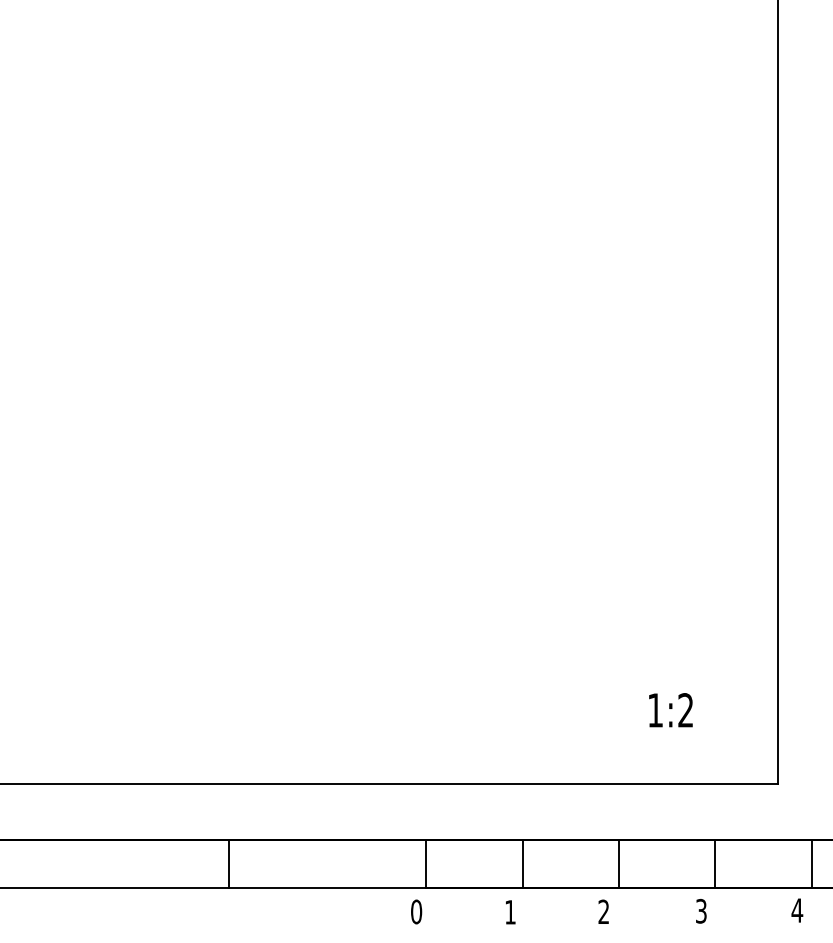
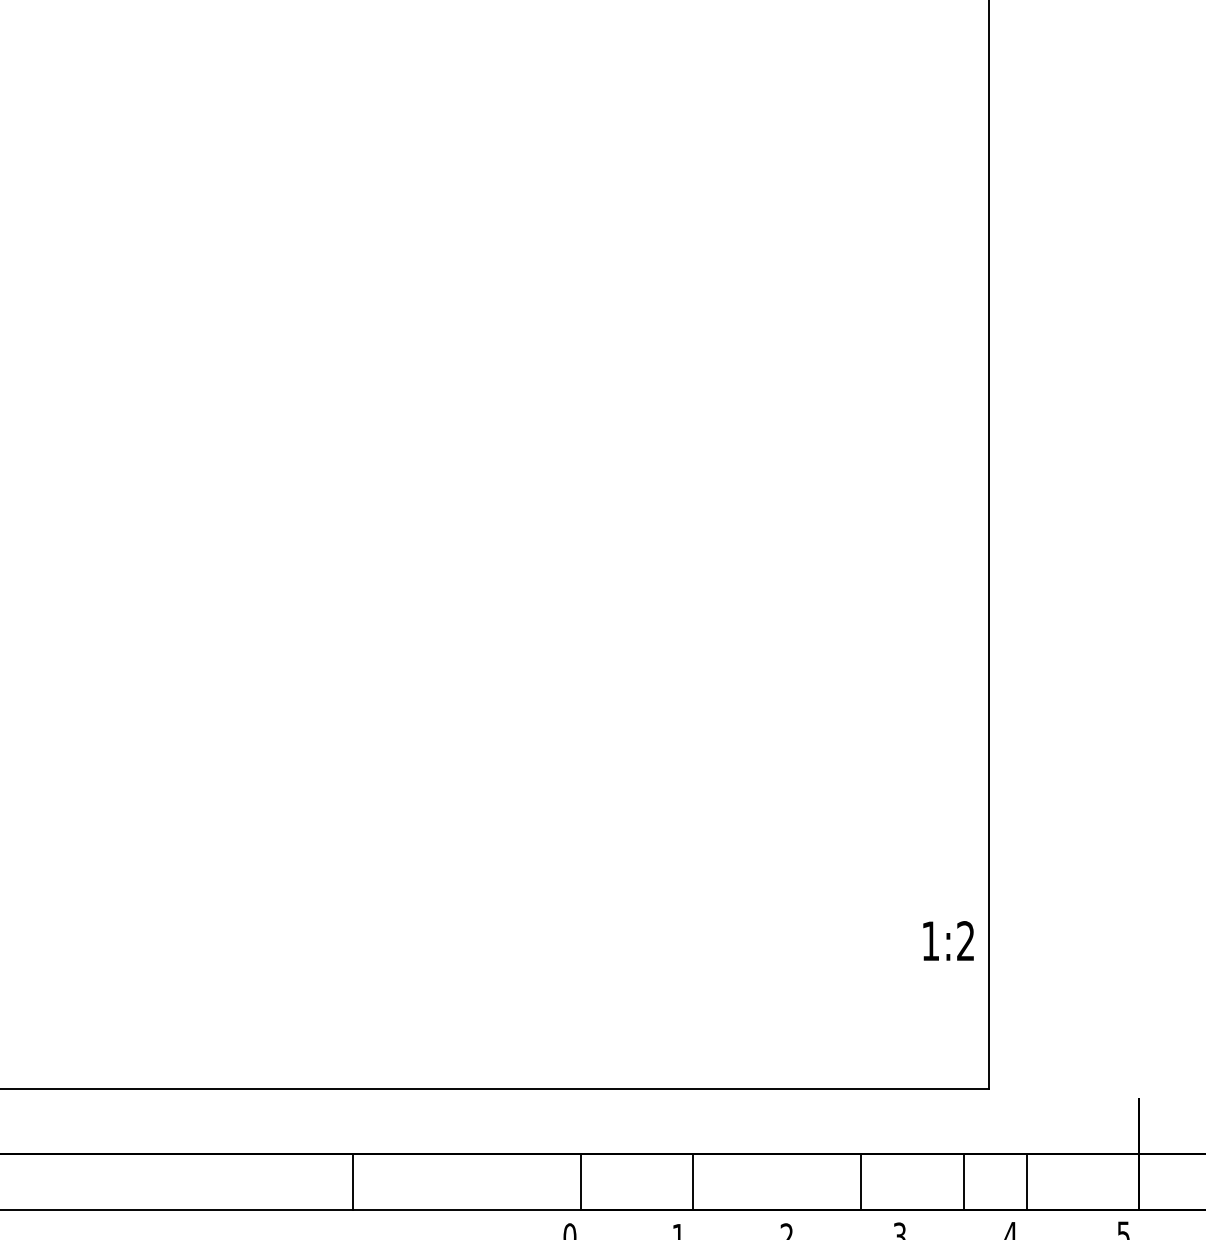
text: (670, 709) -> (948, 940), moved
line: (619, 864) -> (861, 1182), moved
line: (714, 864) -> (963, 1182), moved

